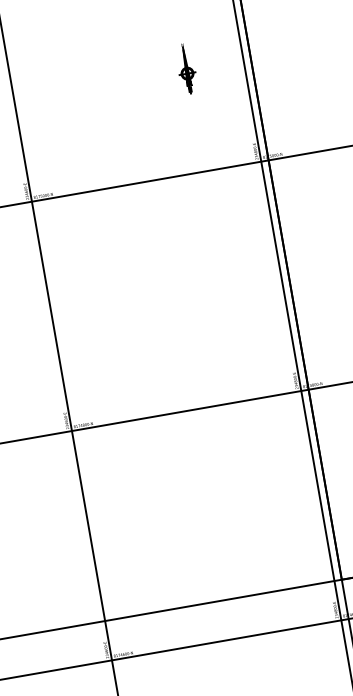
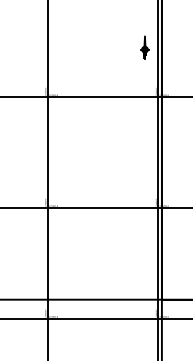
part: (185, 69) -> (144, 47), moved

